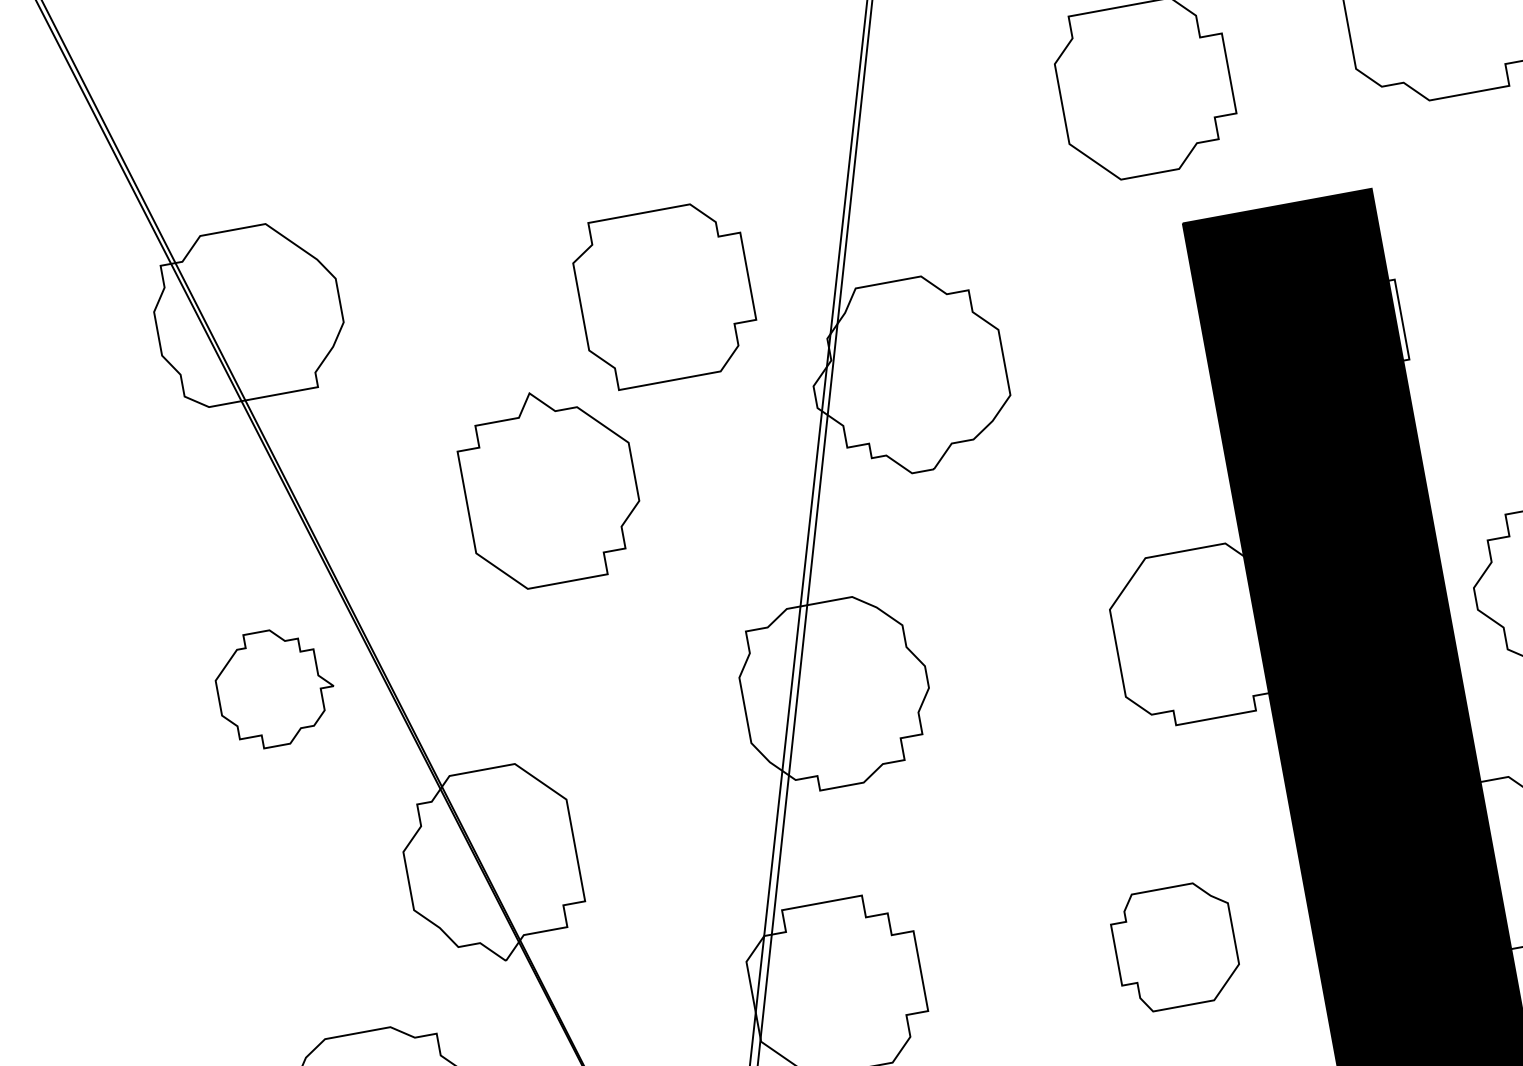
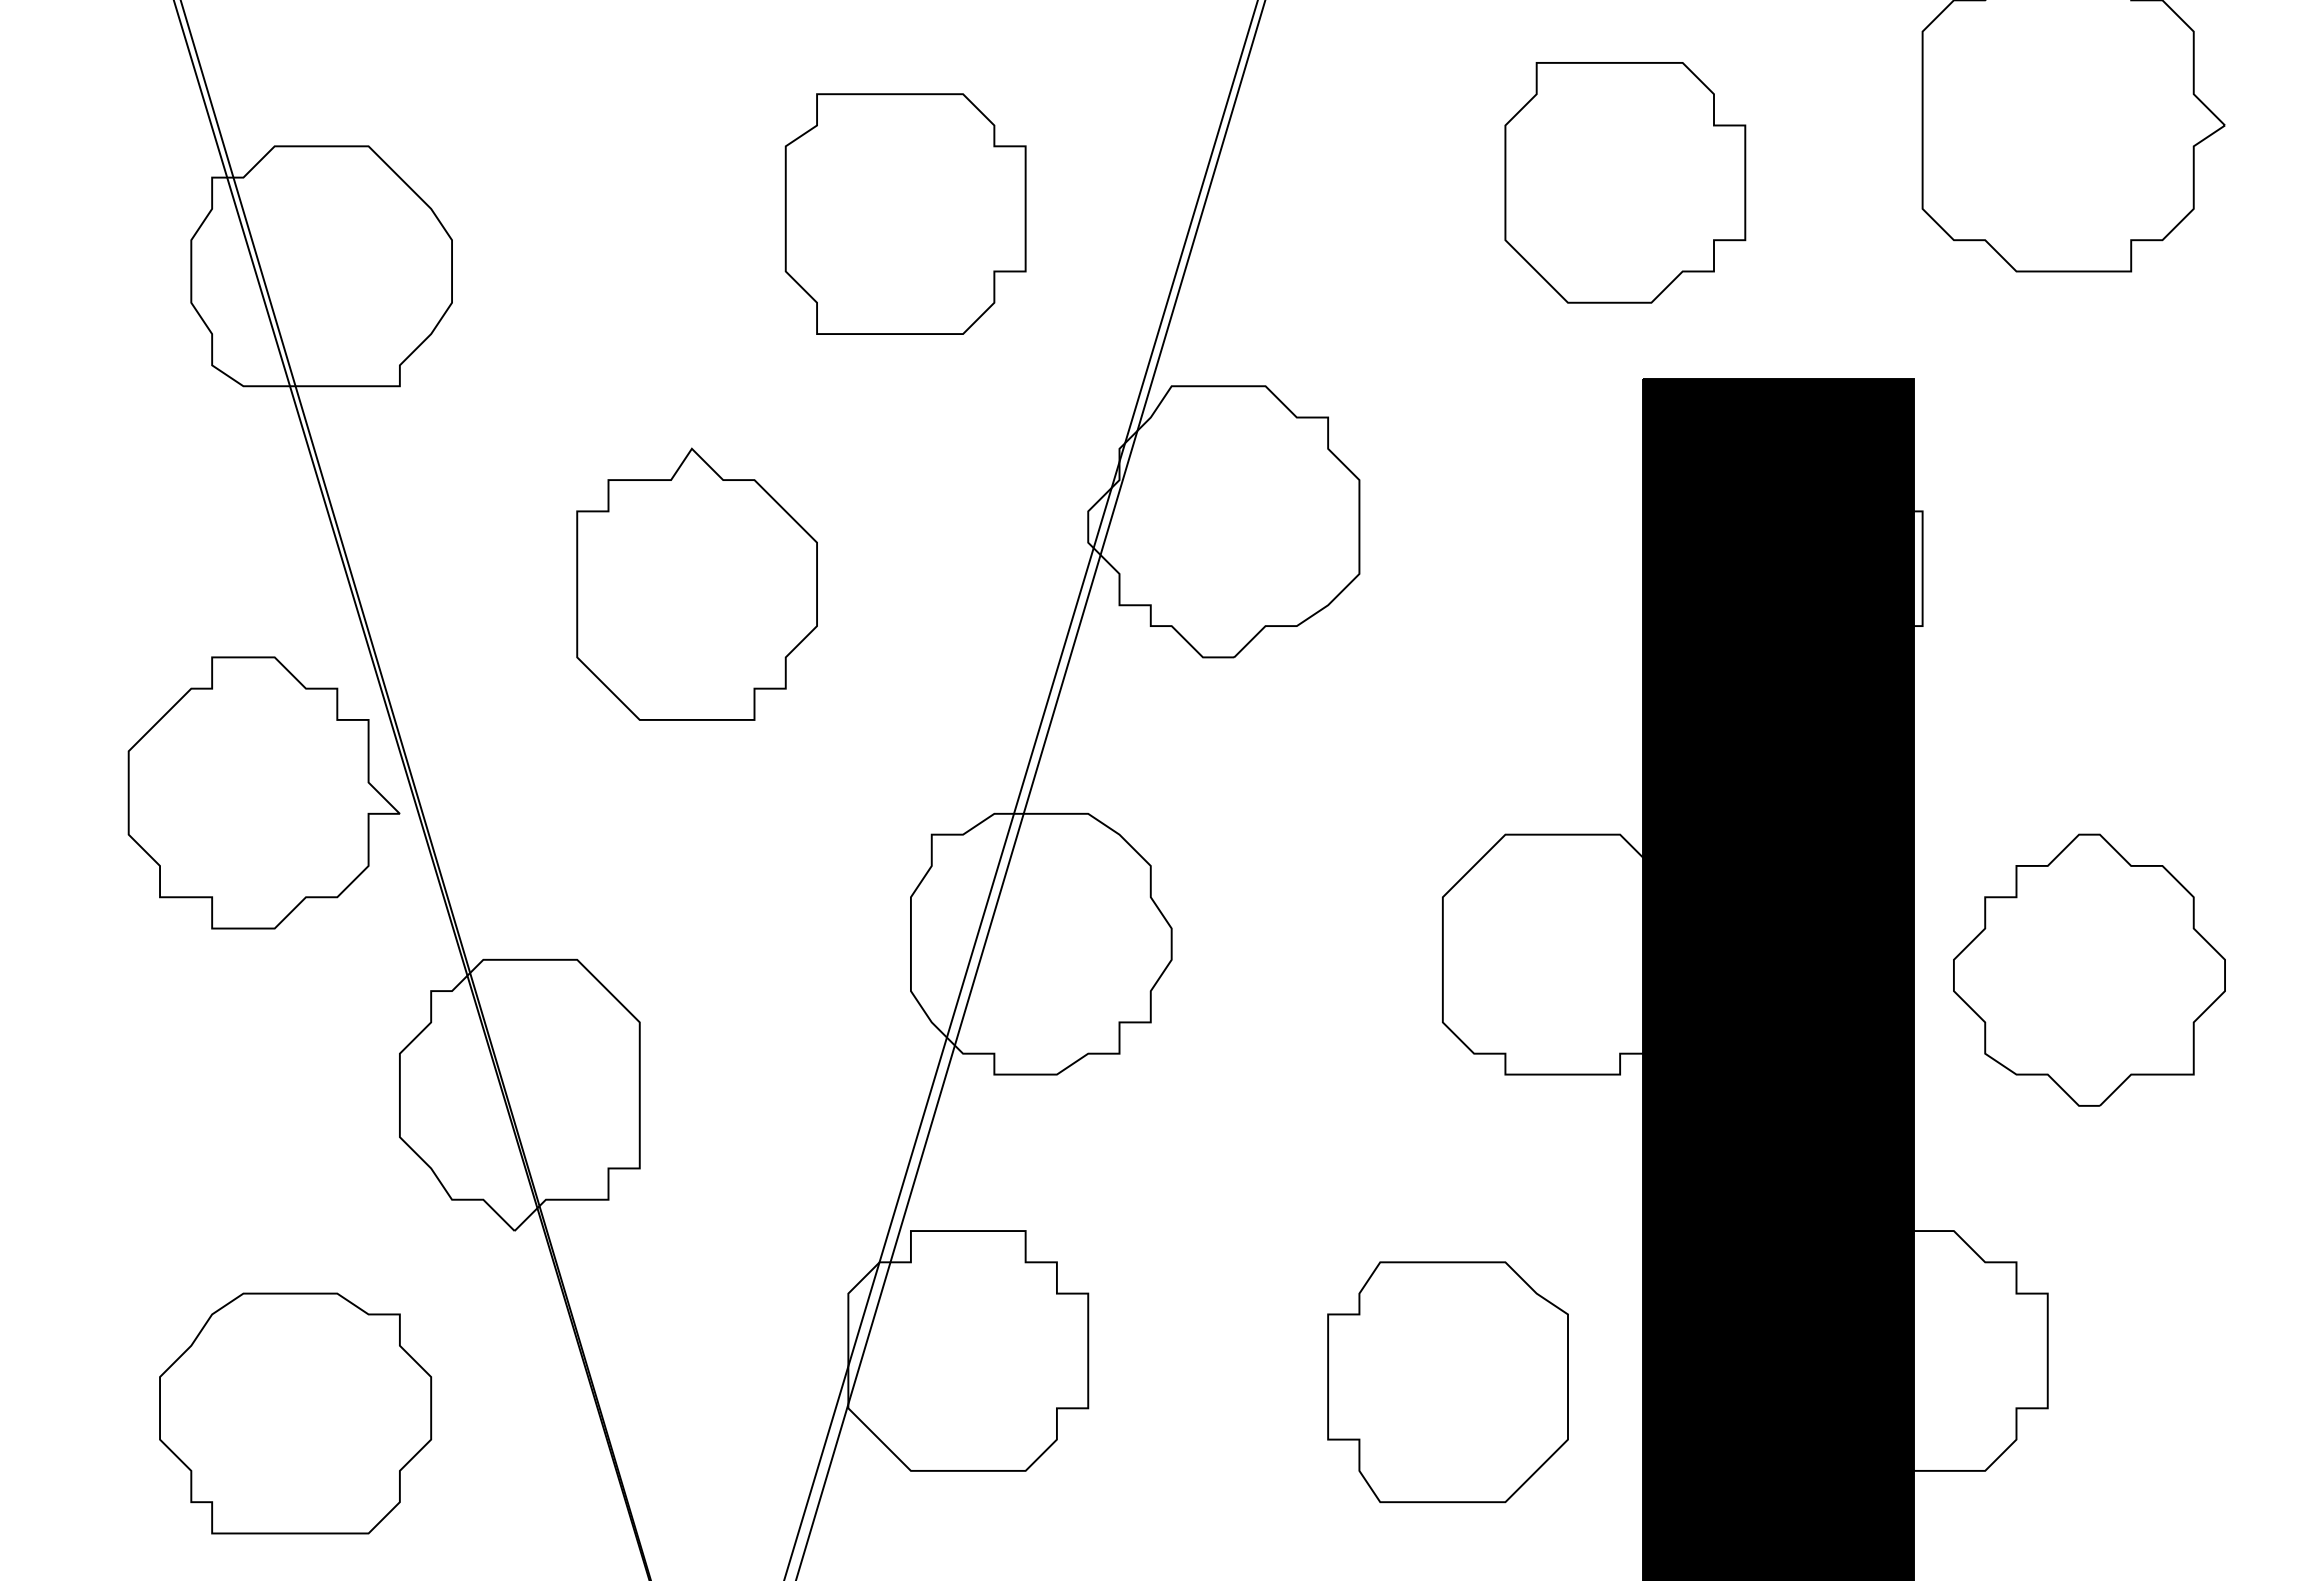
part: (665, 294) -> (905, 213), moved
part: (275, 687) -> (263, 792), size x1.67
part: (1175, 947) -> (1447, 1382), size x1.43

